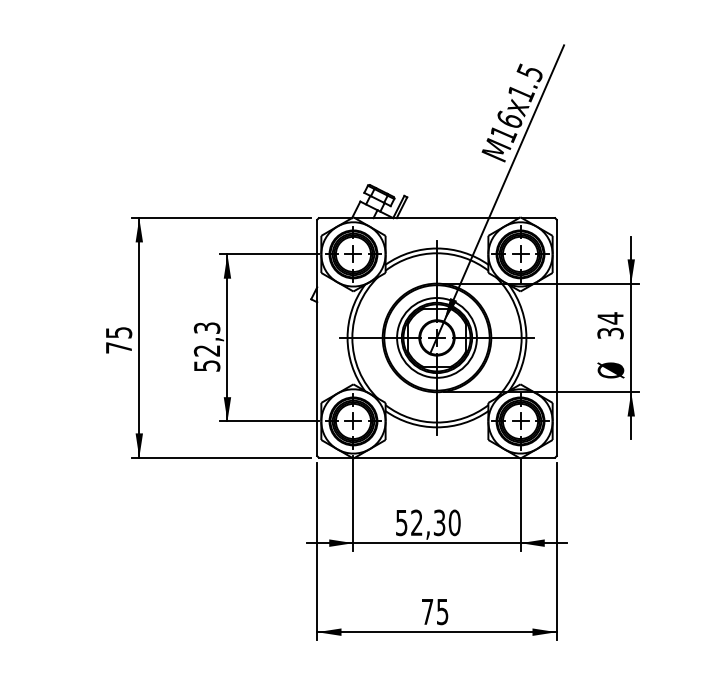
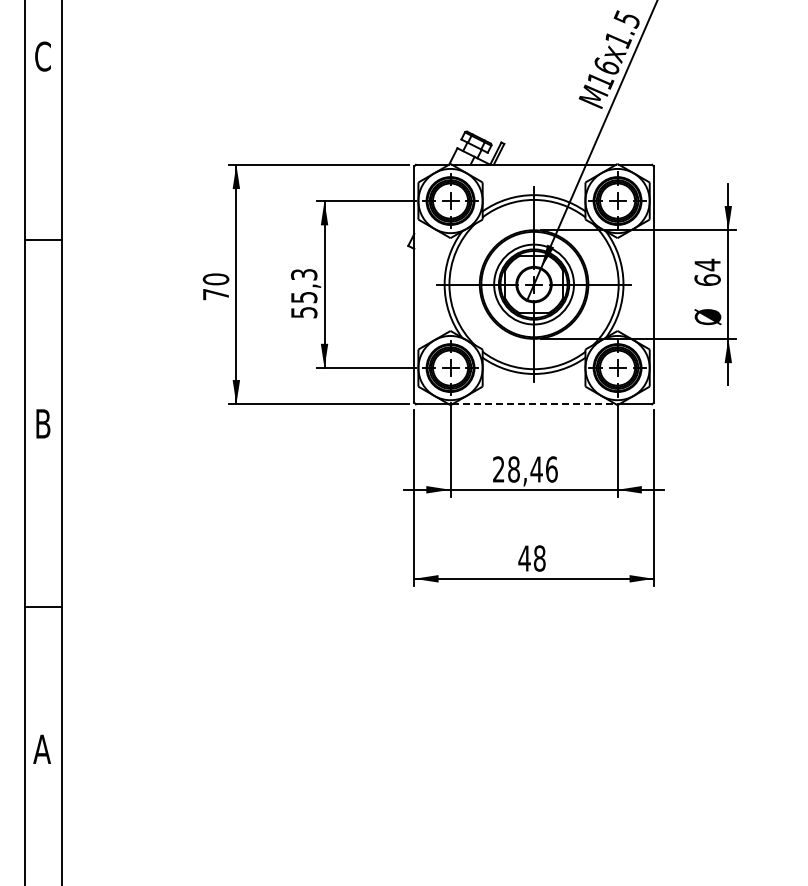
text: (118, 332) -> (215, 279), 75 -> 70
text: (610, 332) -> (707, 279), 34 -> 64
text: (207, 350) -> (304, 297), 52,3 -> 55,3
line: (437, 457) -> (534, 404), solid -> dashed
text: (428, 522) -> (525, 469), 52,30 -> 28,46
text: (434, 611) -> (531, 558), 75 -> 48

